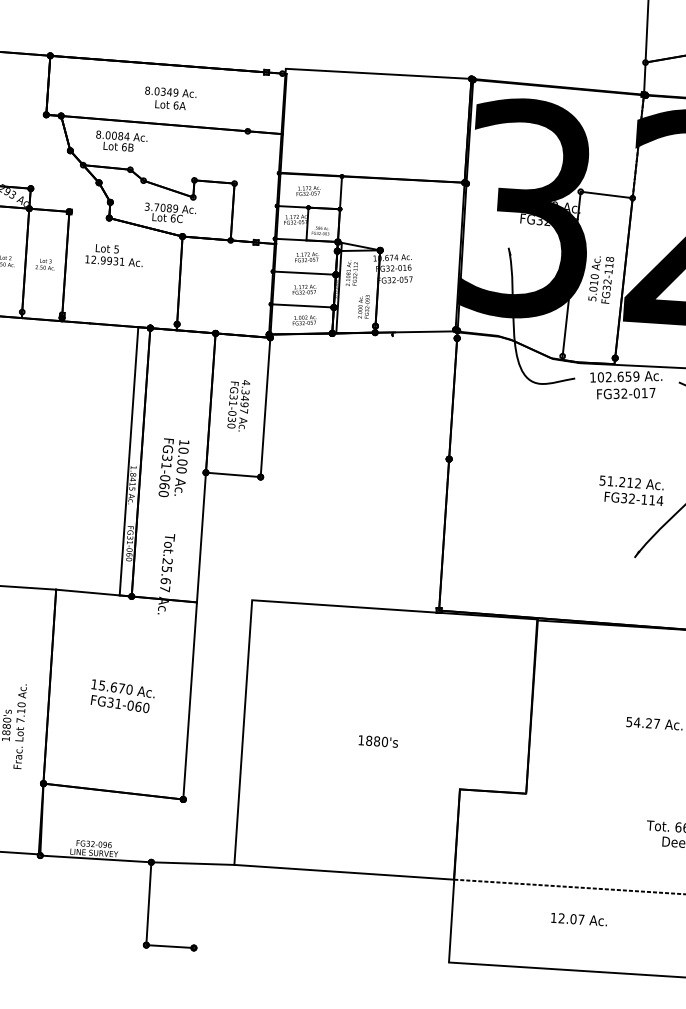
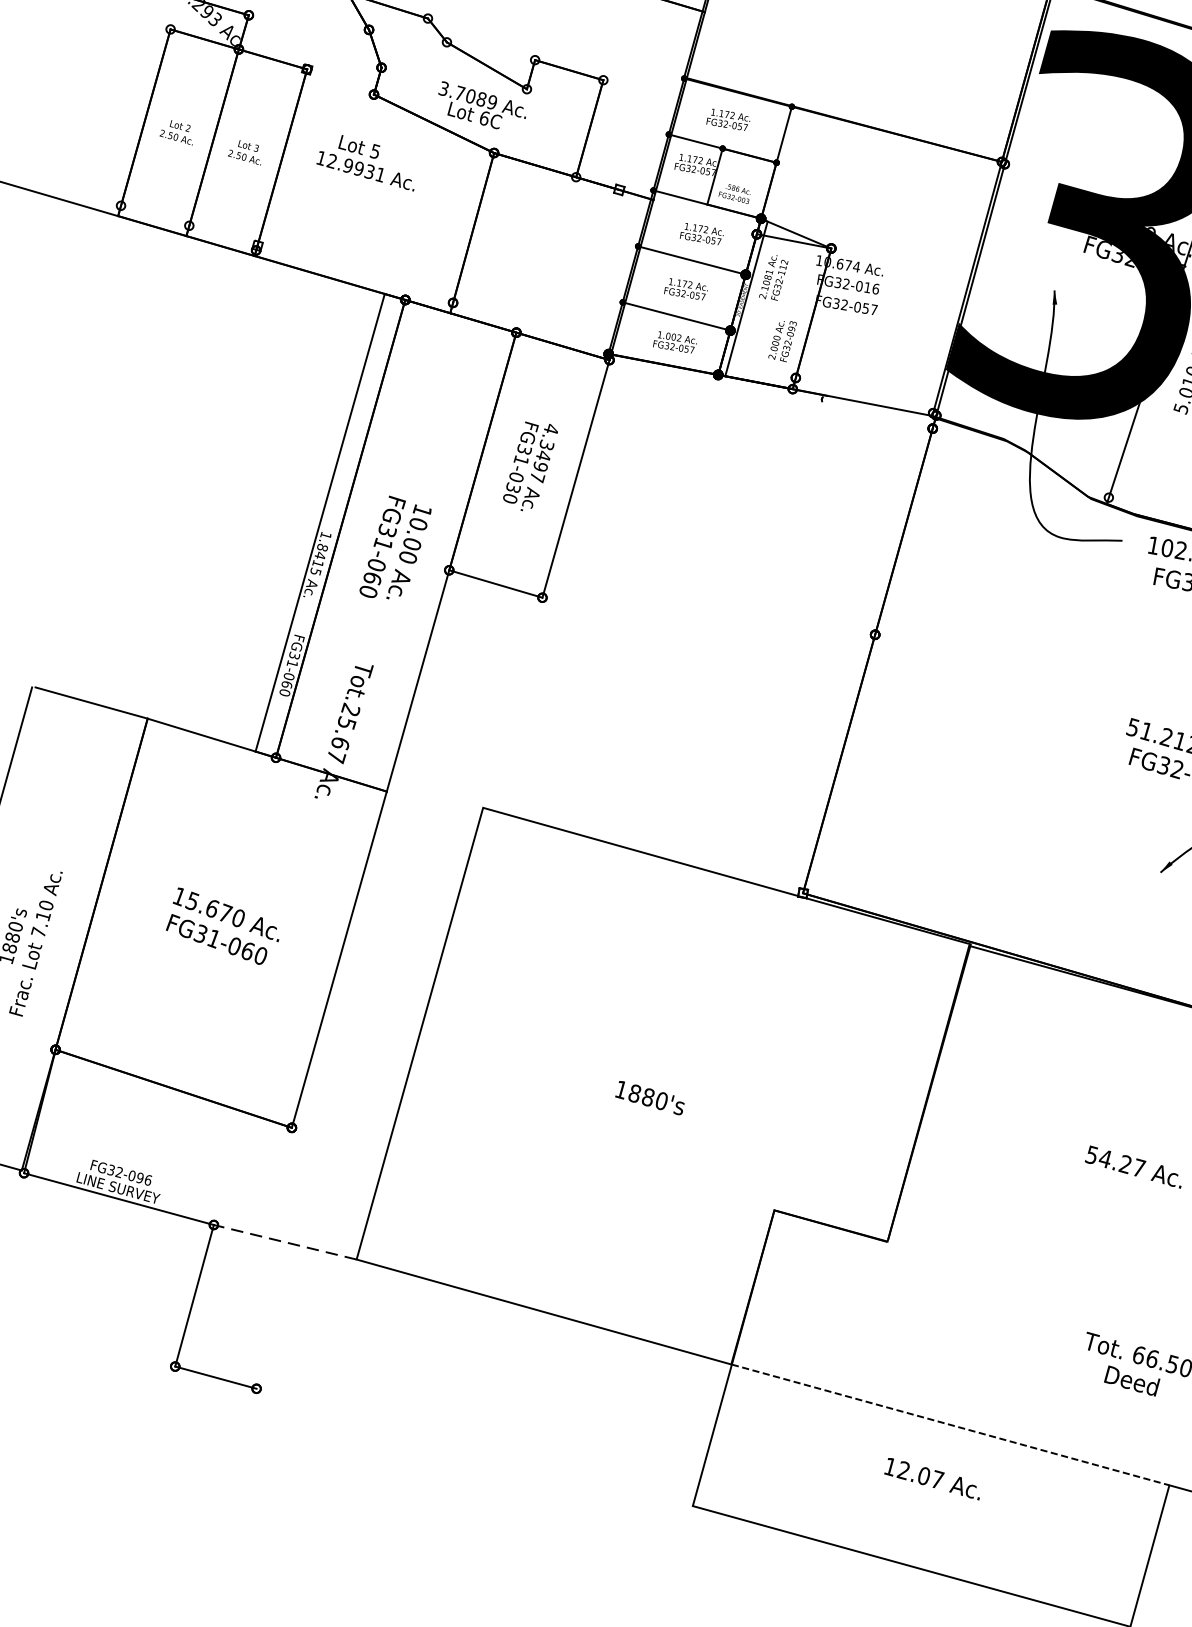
line: (192, 863) -> (284, 1241), solid -> dashed

